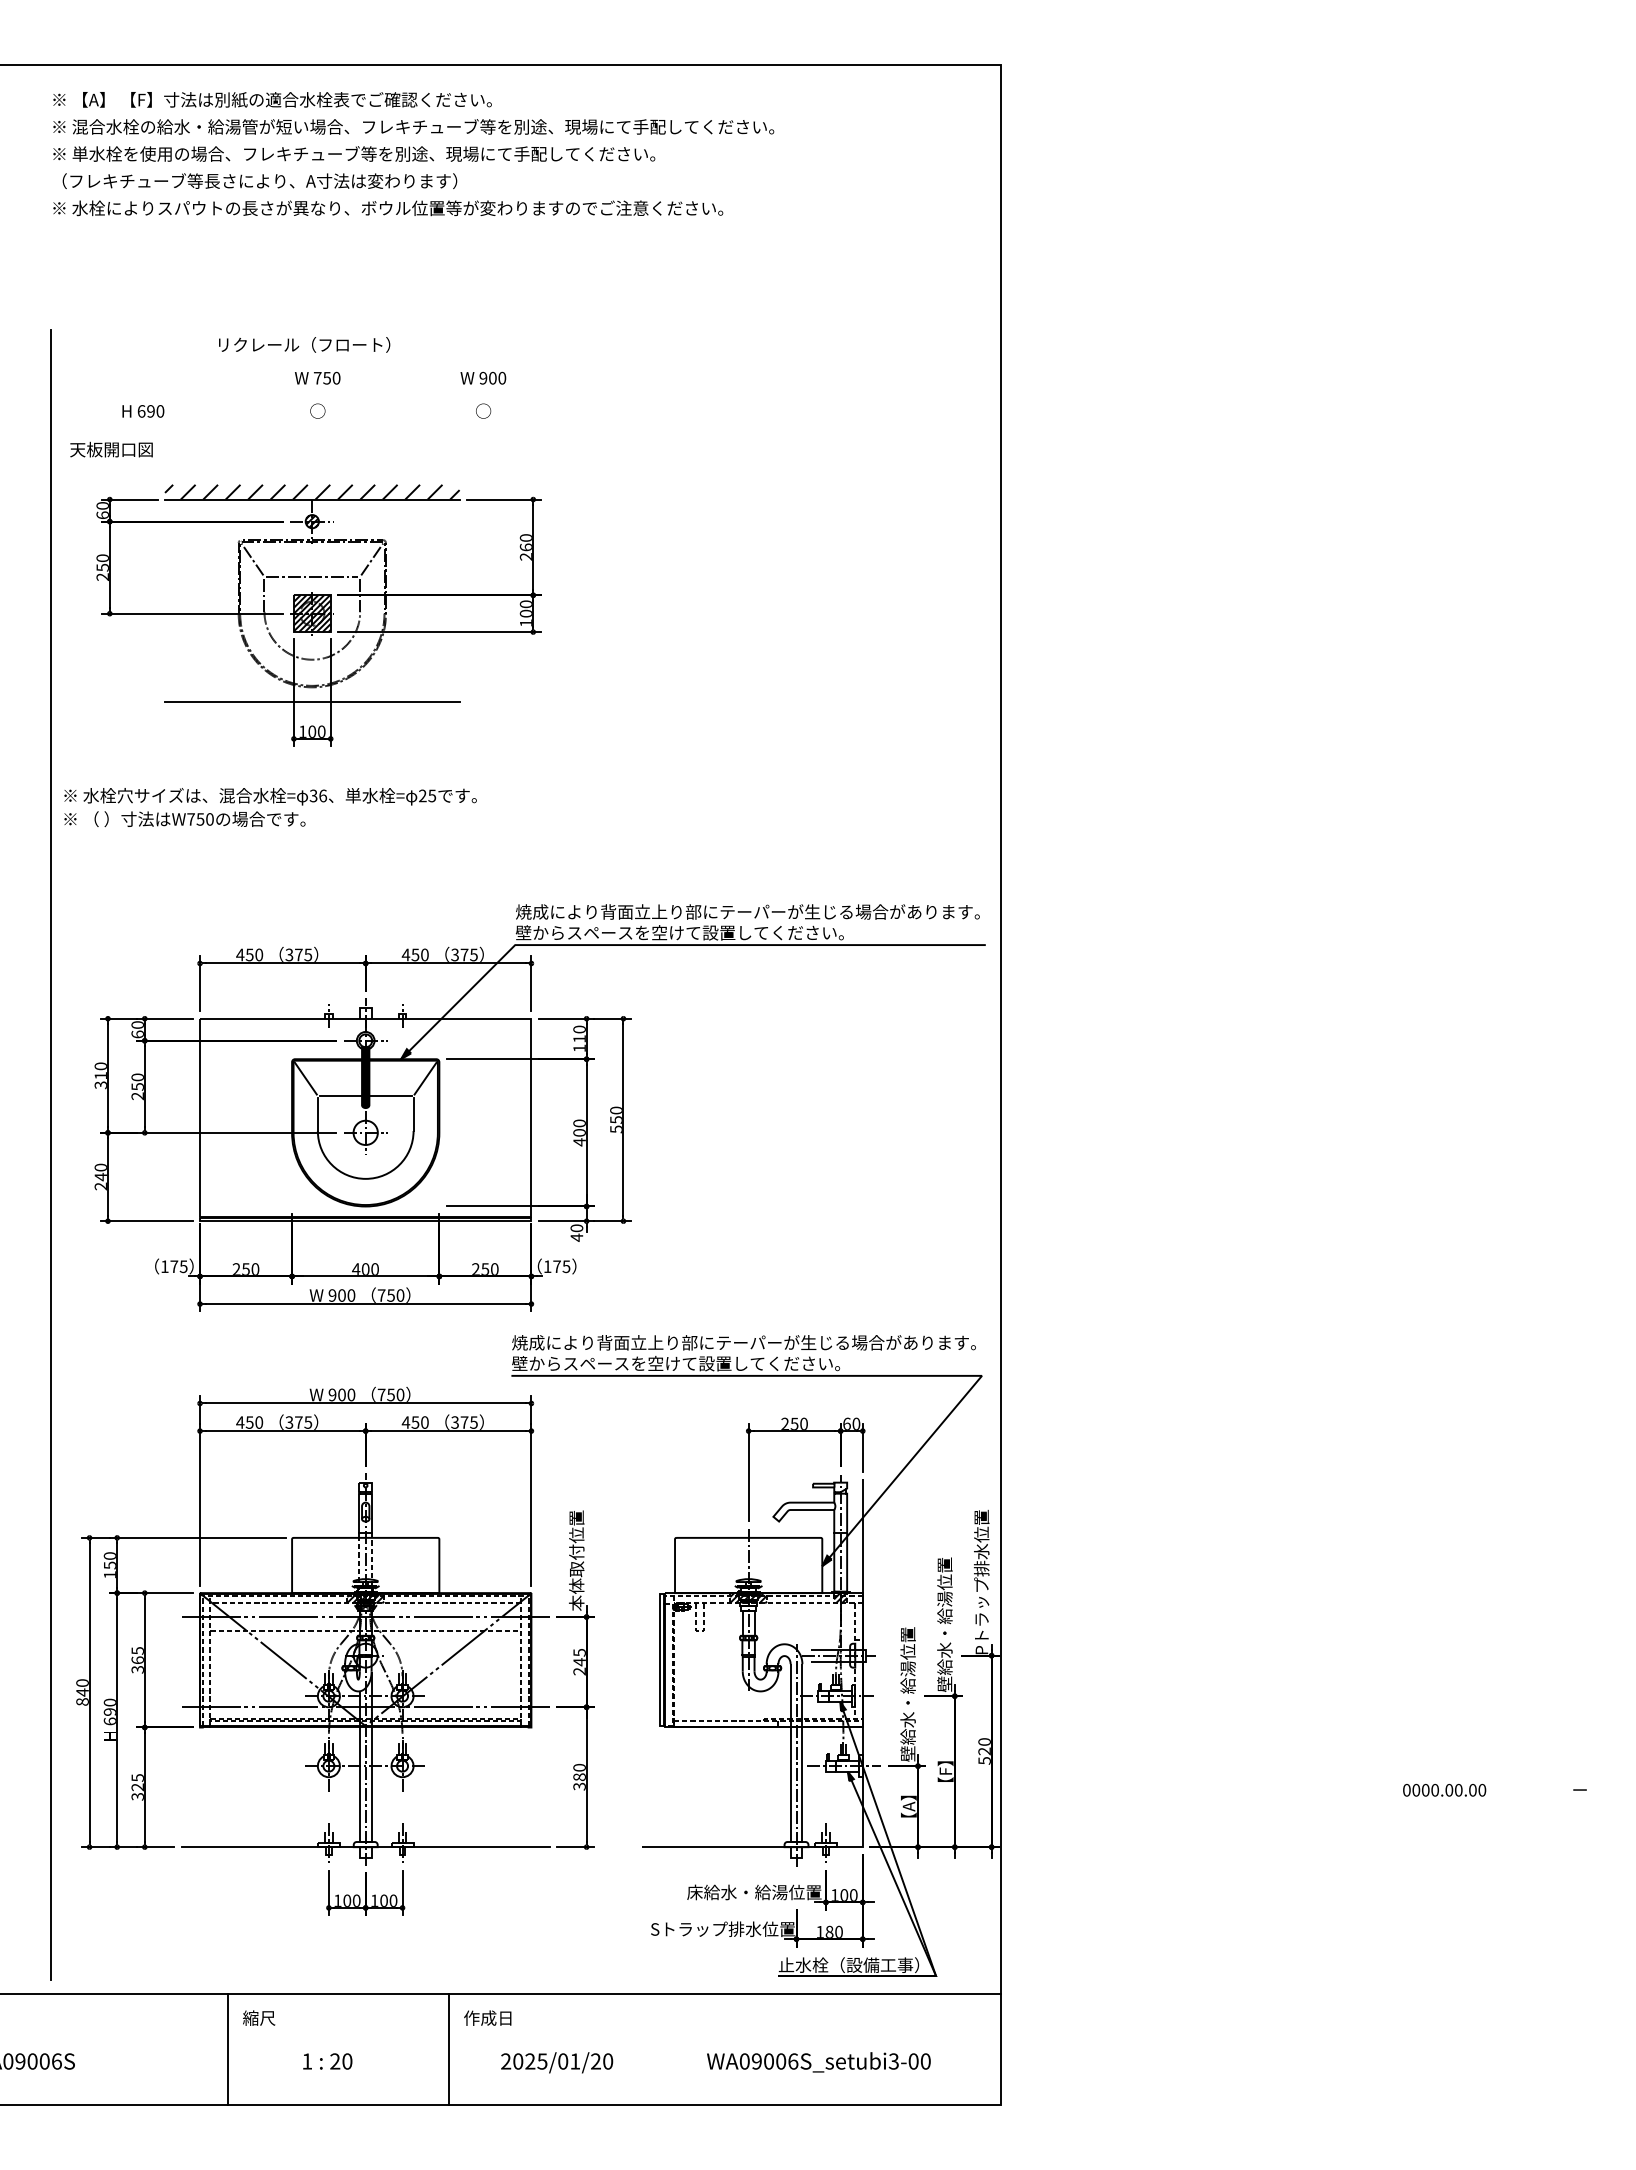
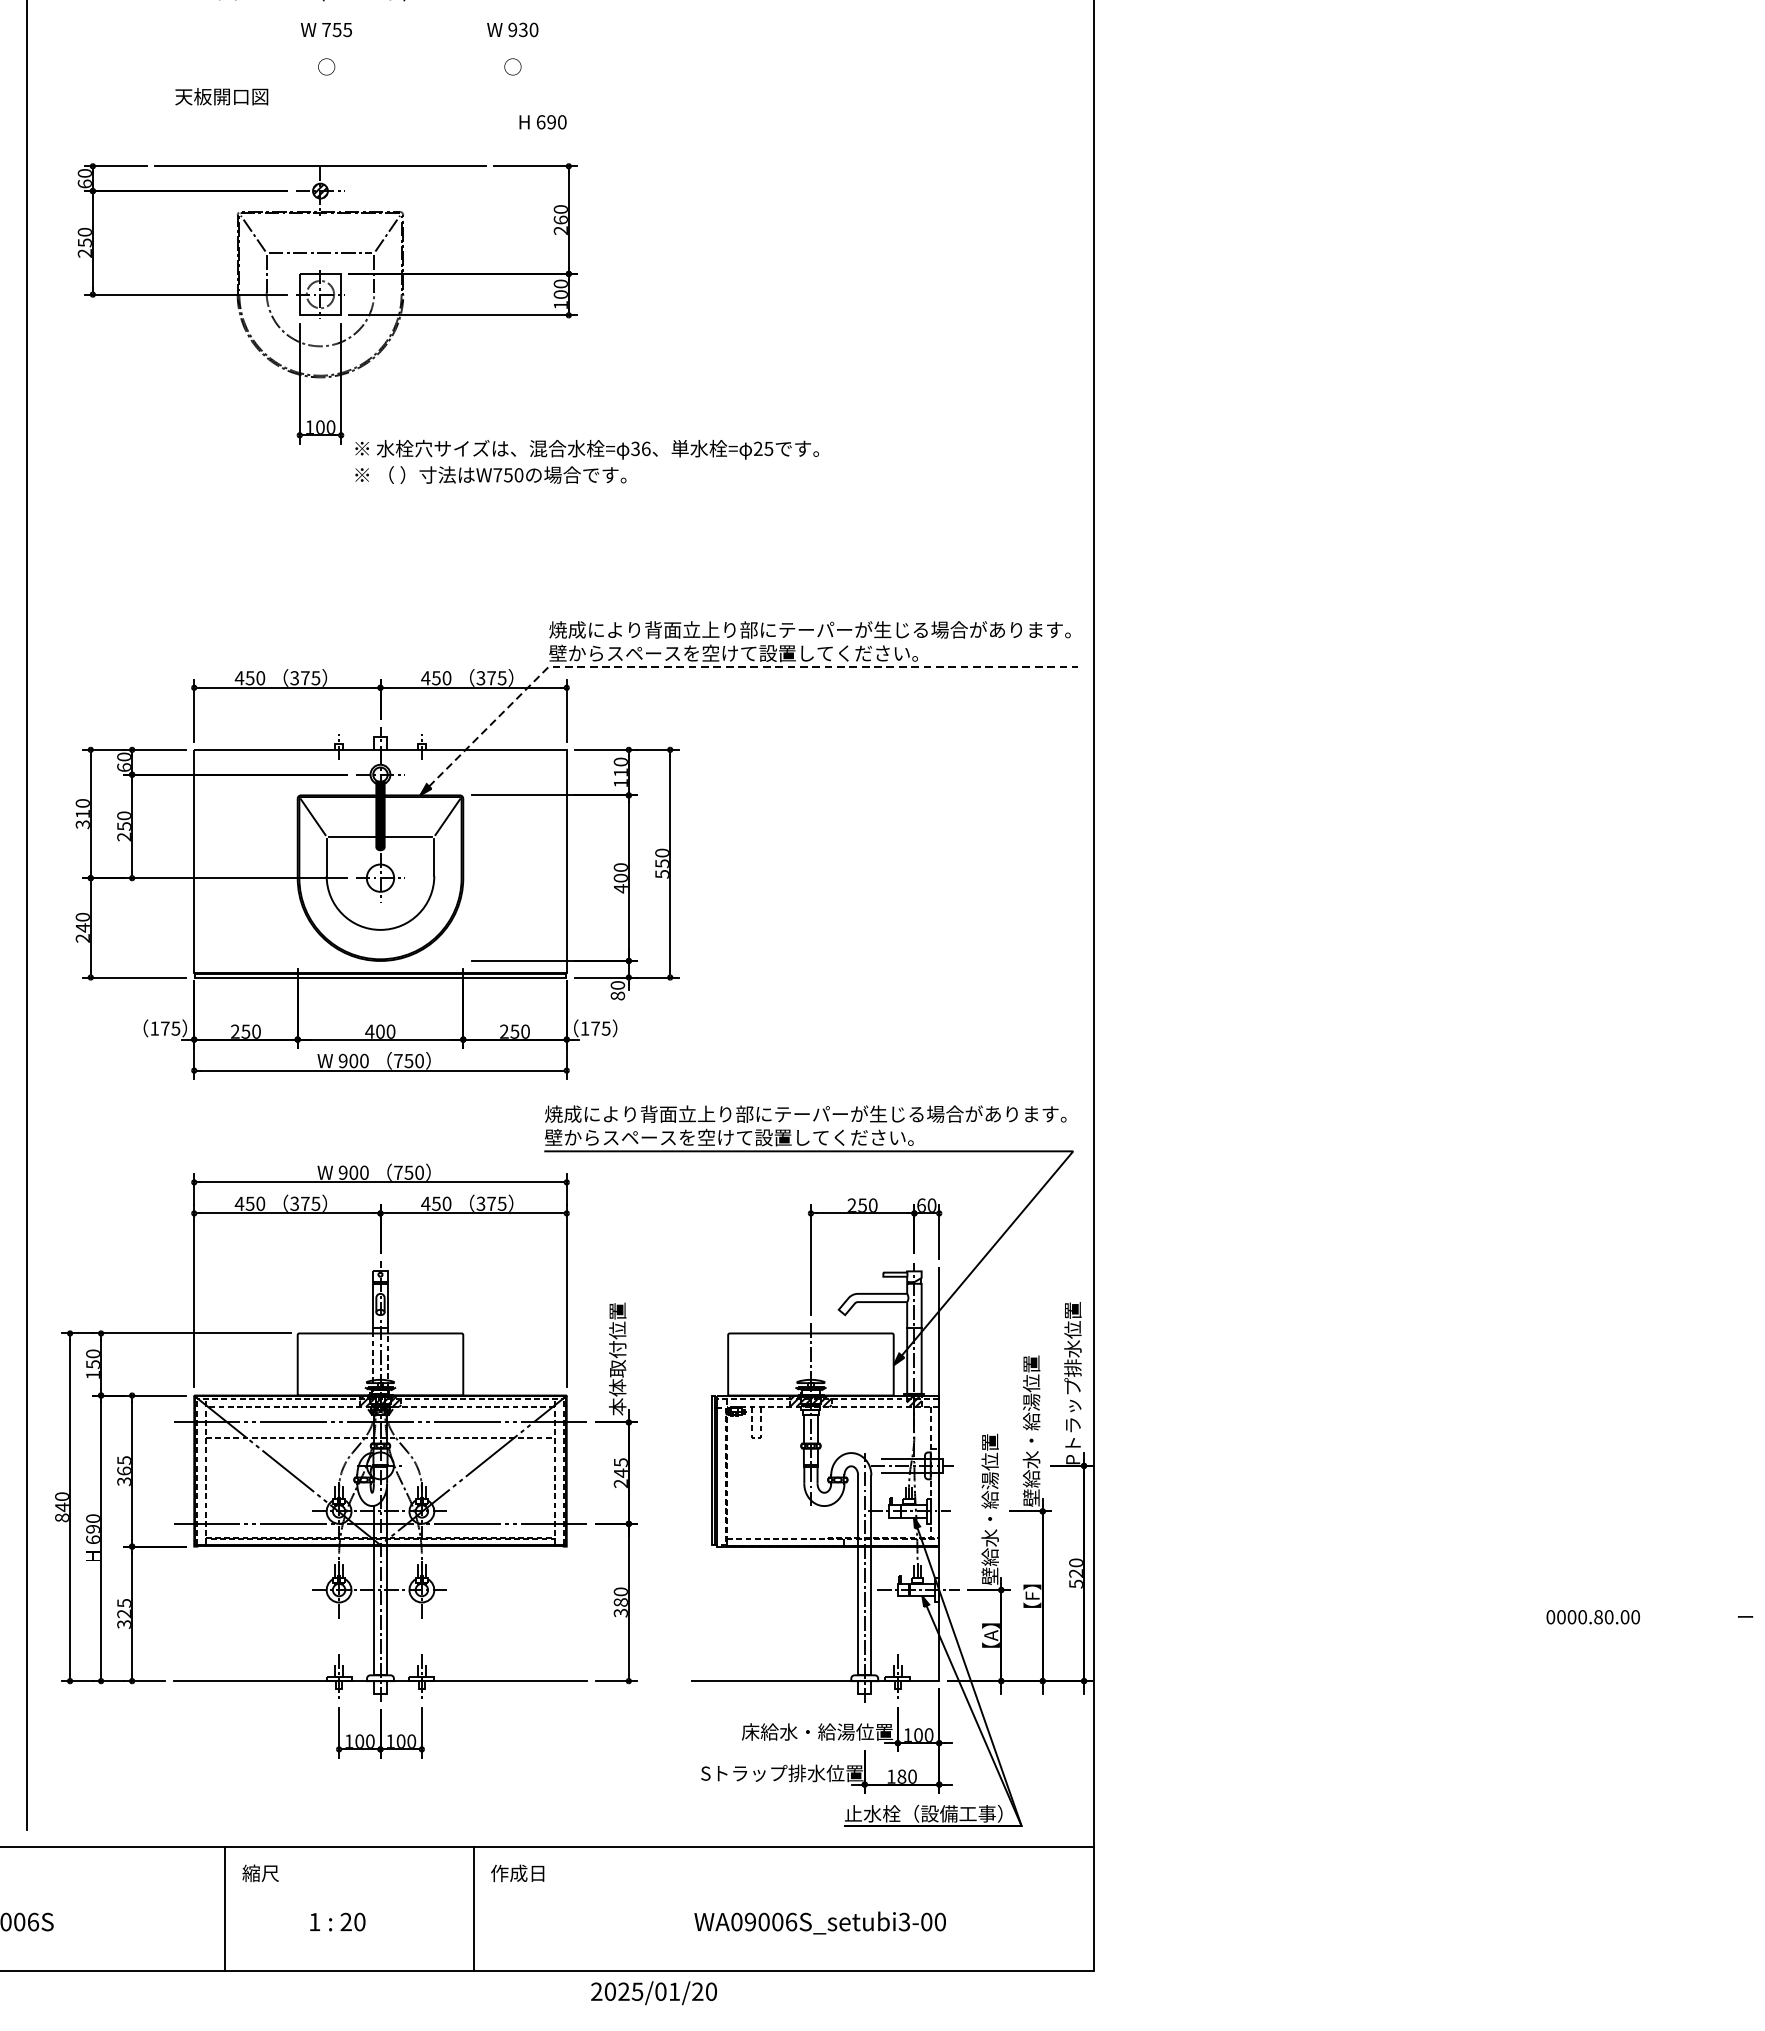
text: (336, 377) -> (347, 29), 750 -> 755
text: (492, 378) -> (523, 30), 900 -> 930
text: (143, 411) -> (543, 122), moved
text: (111, 449) -> (221, 96), moved
hatch: (312, 491) -> (320, 157), removed
hatch: (311, 613) -> (319, 294), removed
line: (312, 702) -> (320, 394), removed
text: (270, 807) -> (587, 461), moved
line: (669, 945) -> (721, 667), solid -> dashed
text: (576, 1237) -> (617, 995), 40 -> 80
text: (1449, 1790) -> (1598, 1617), 0000.00.00 -> 0000.80.00
text: (557, 2062) -> (654, 1992), moved
text: (818, 2062) -> (819, 1923), moved

